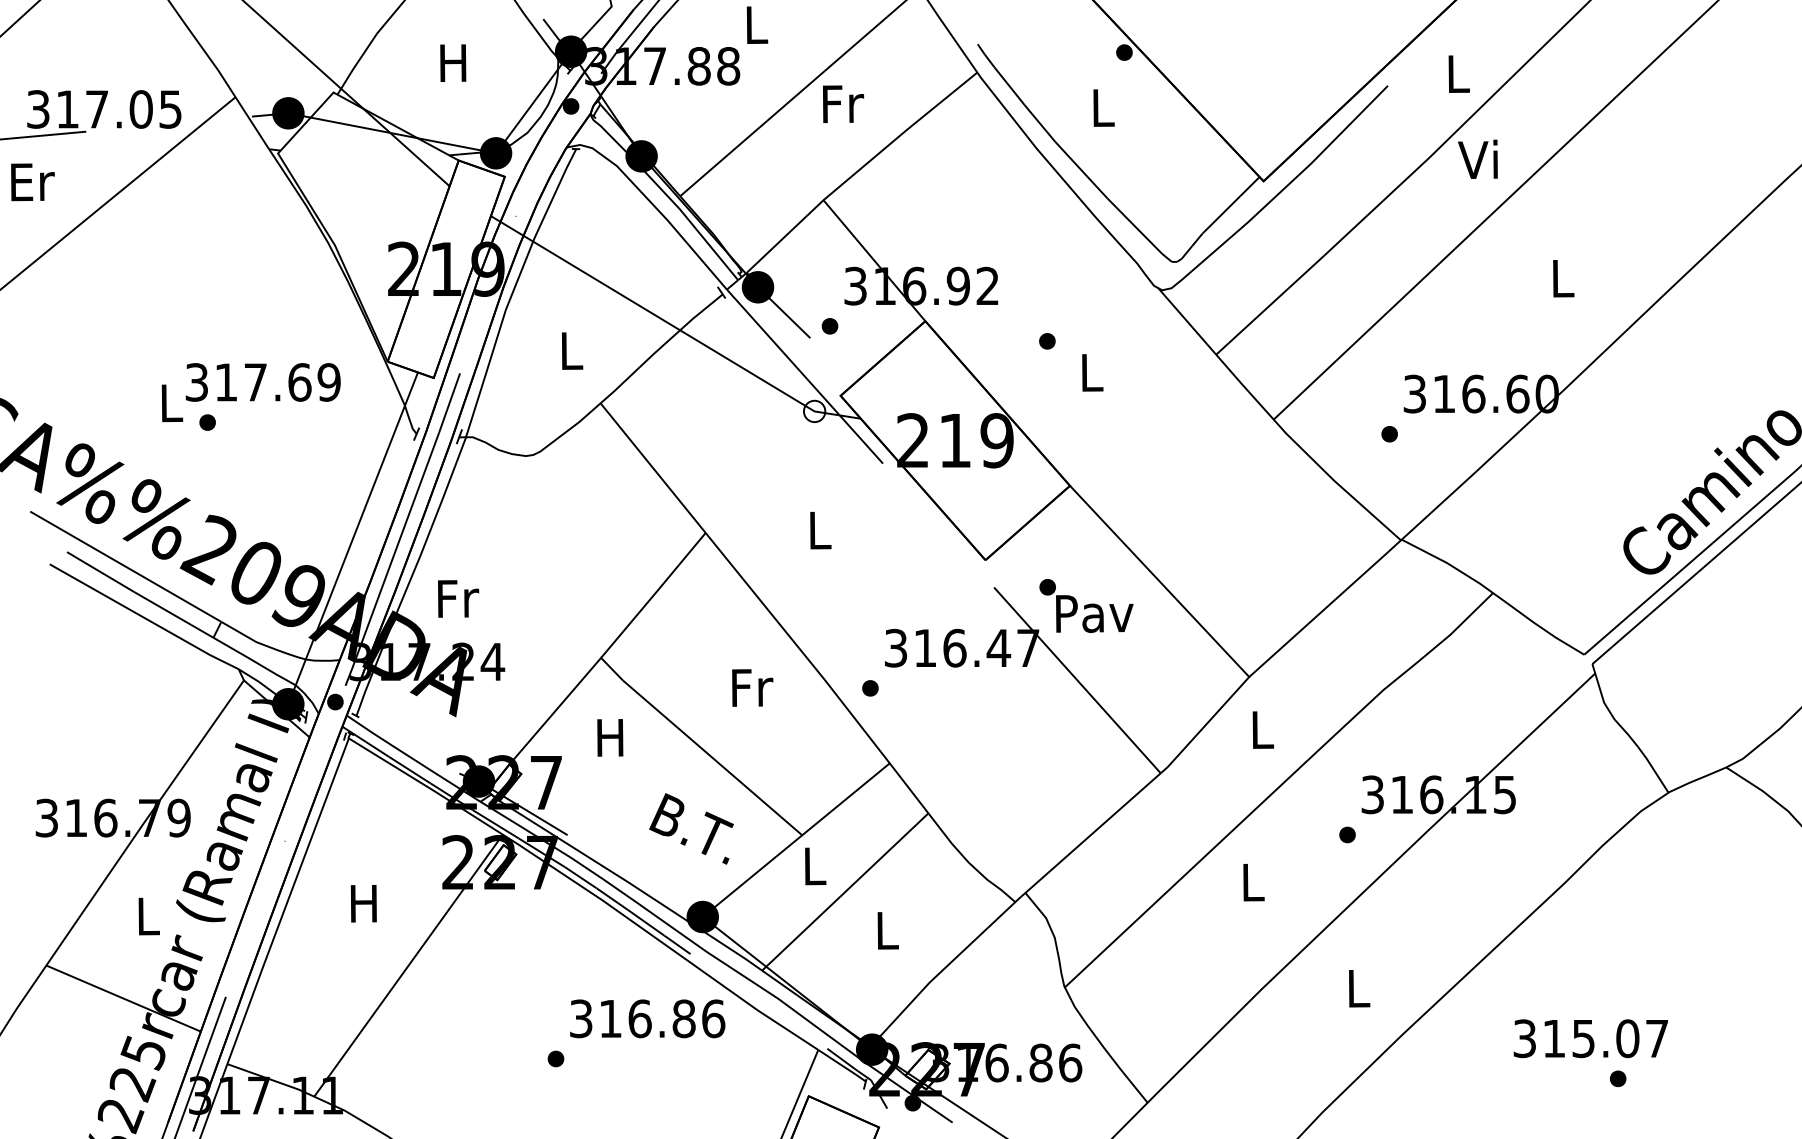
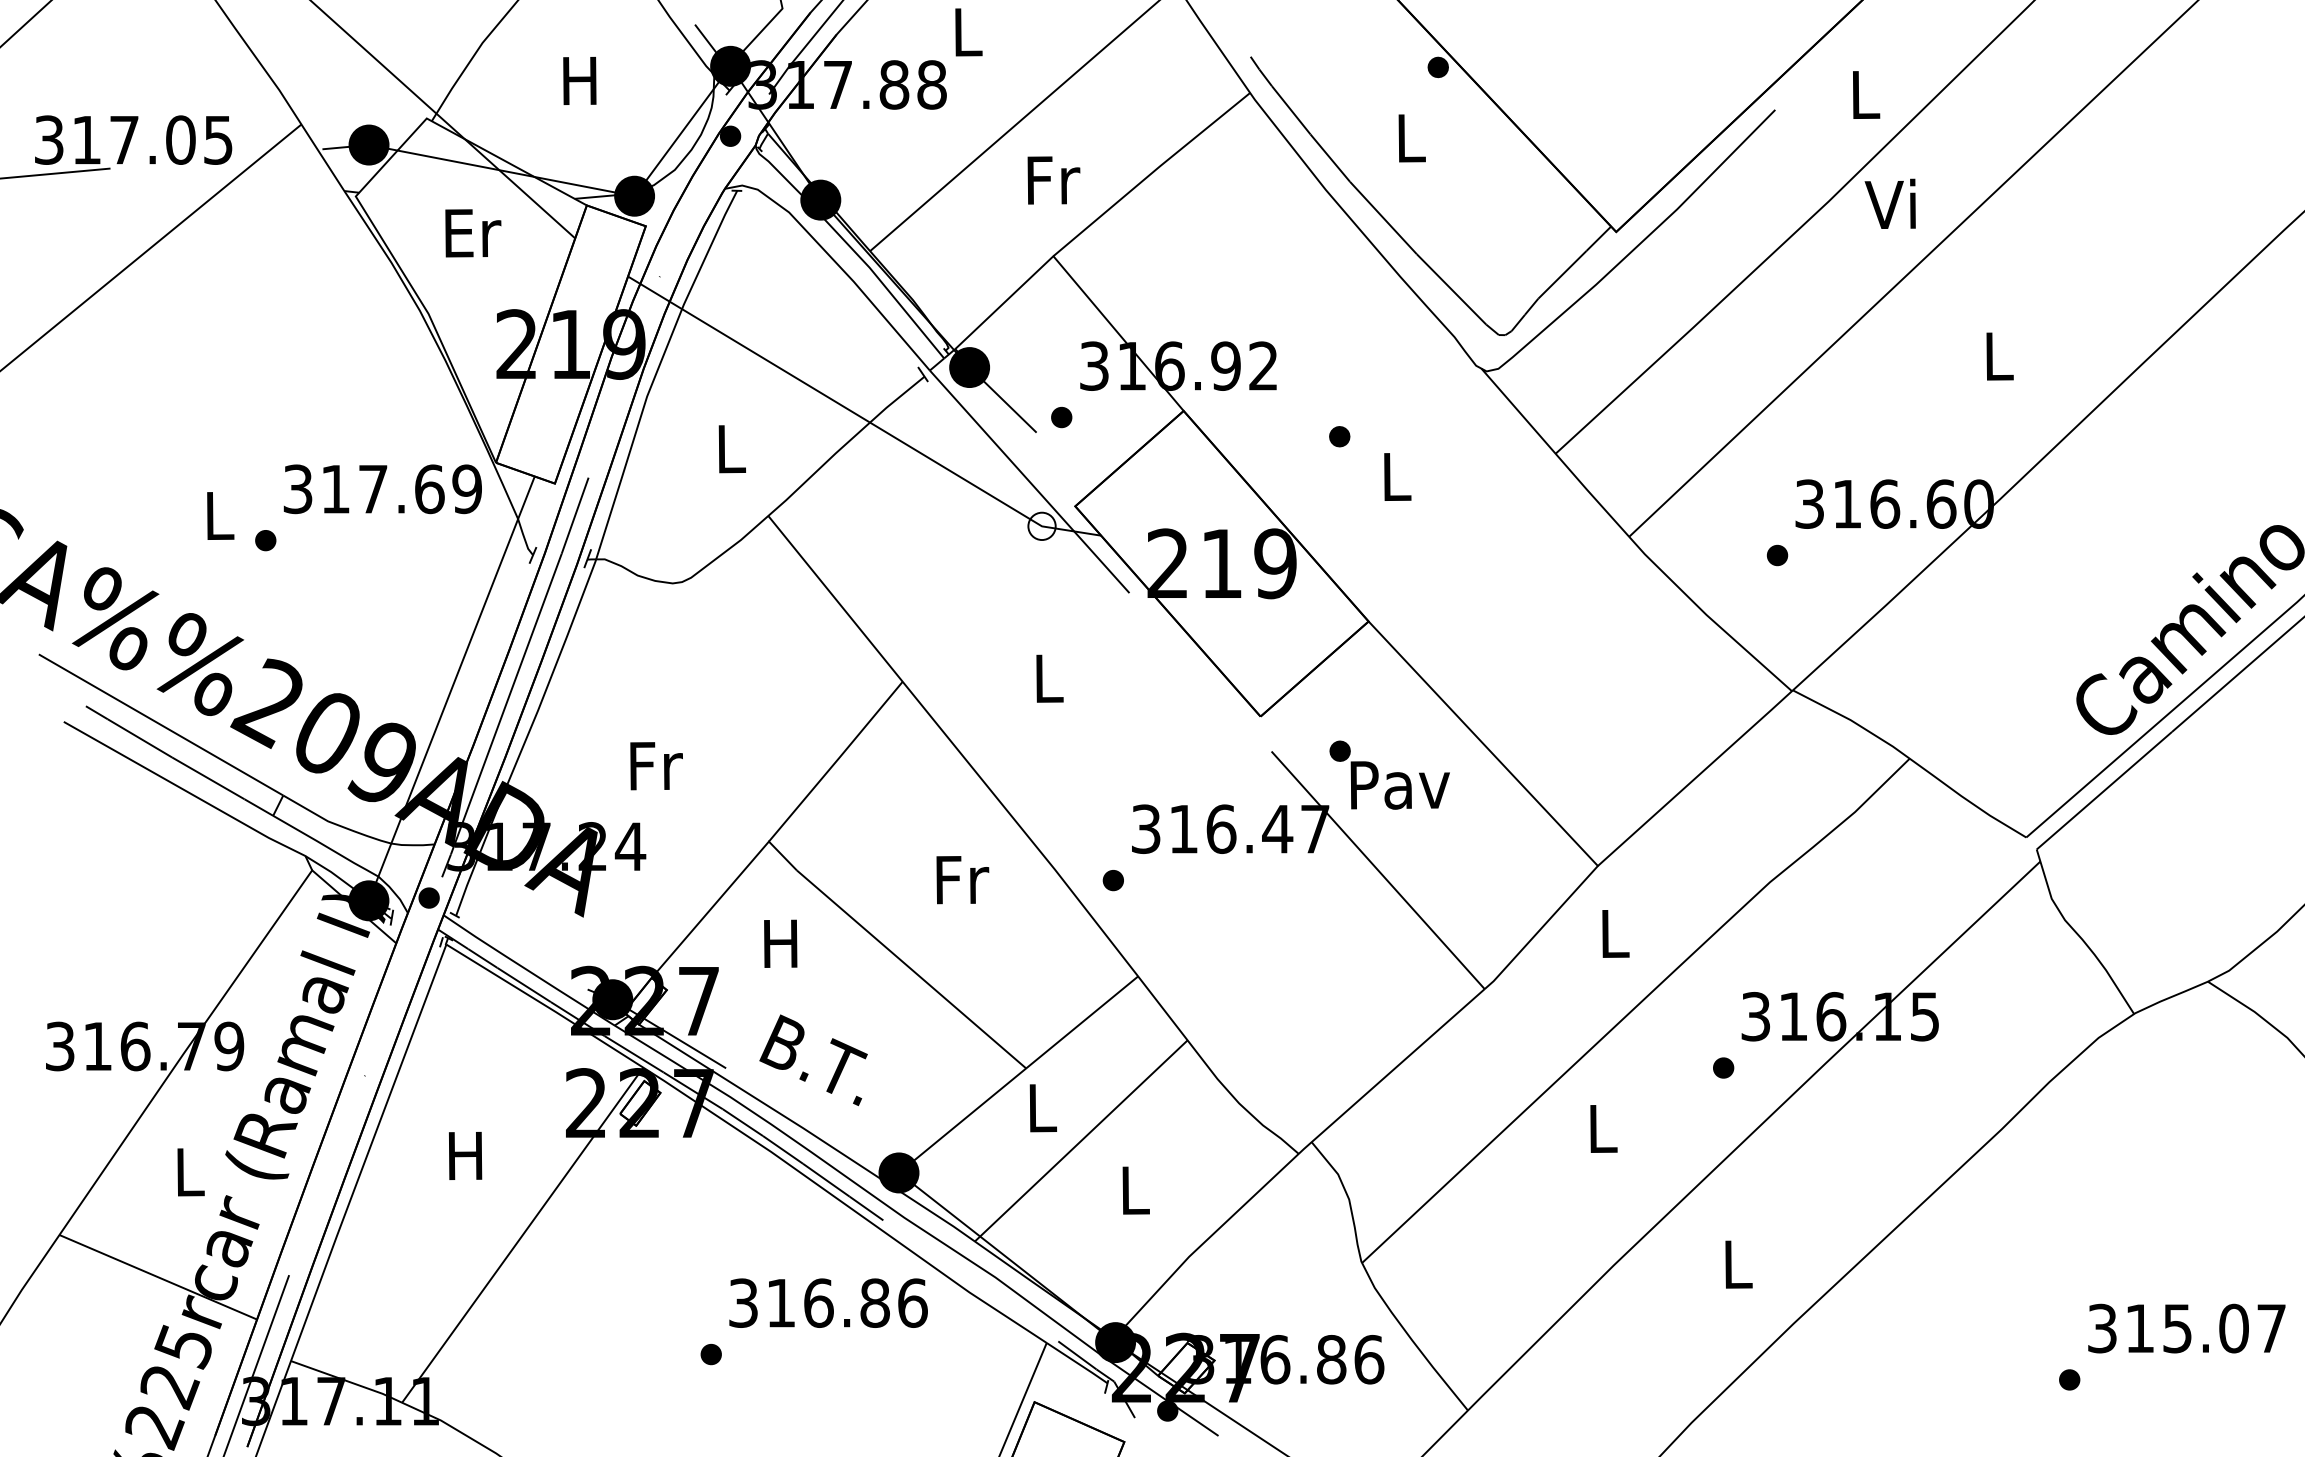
text: (843, 104) -> (1053, 180), moved
text: (33, 182) -> (473, 233), moved
text: (262, 382) -> (382, 489), moved
text: (458, 599) -> (656, 766), moved
text: (691, 829) -> (813, 1060), moved
text: (1590, 1038) -> (2186, 1328), moved

